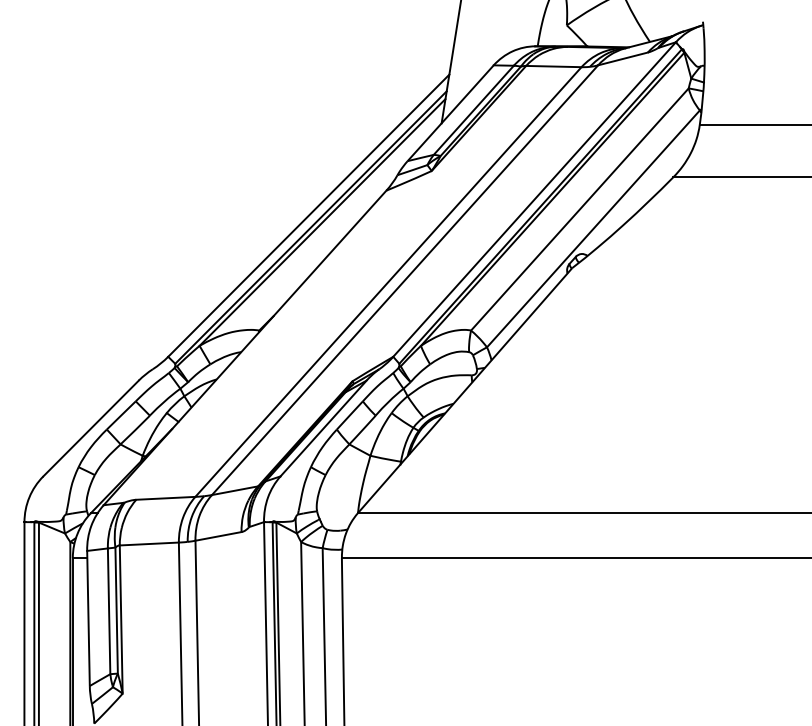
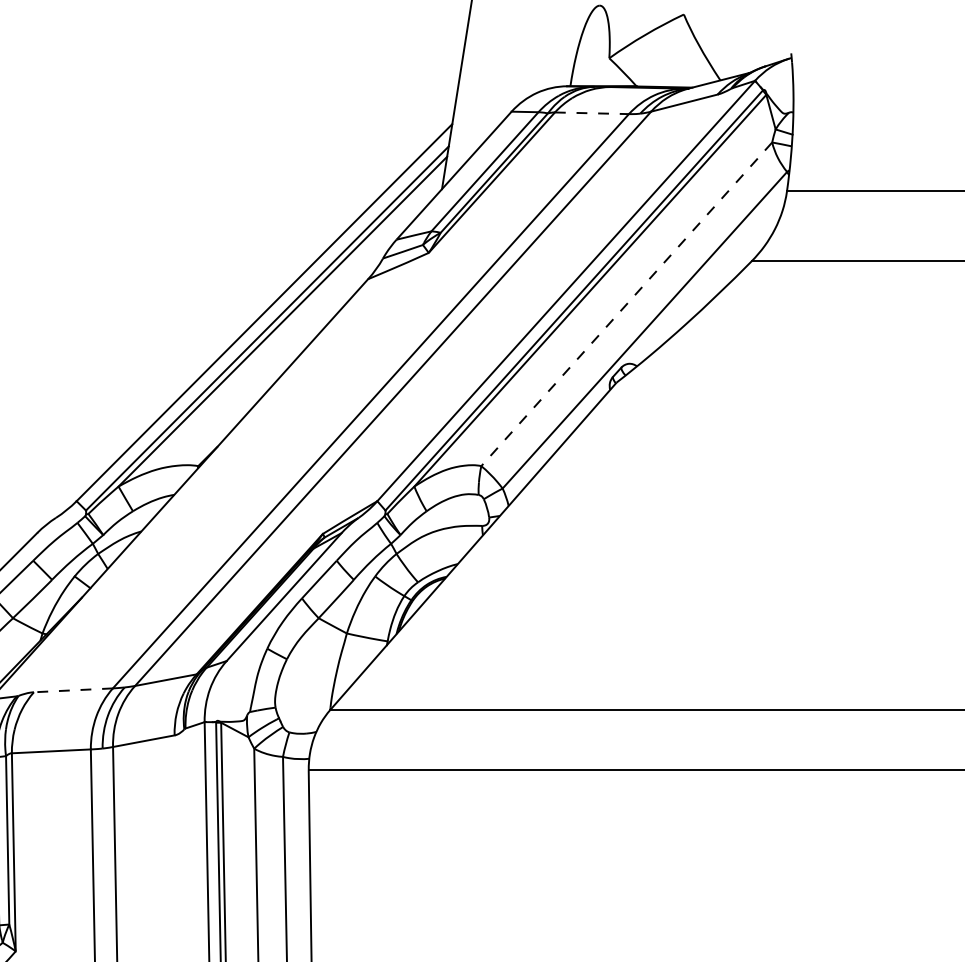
line: (553, 66) -> (591, 113), solid -> dashed
line: (579, 209) -> (626, 304), solid -> dashed
line: (165, 498) -> (72, 690), solid -> dashed

